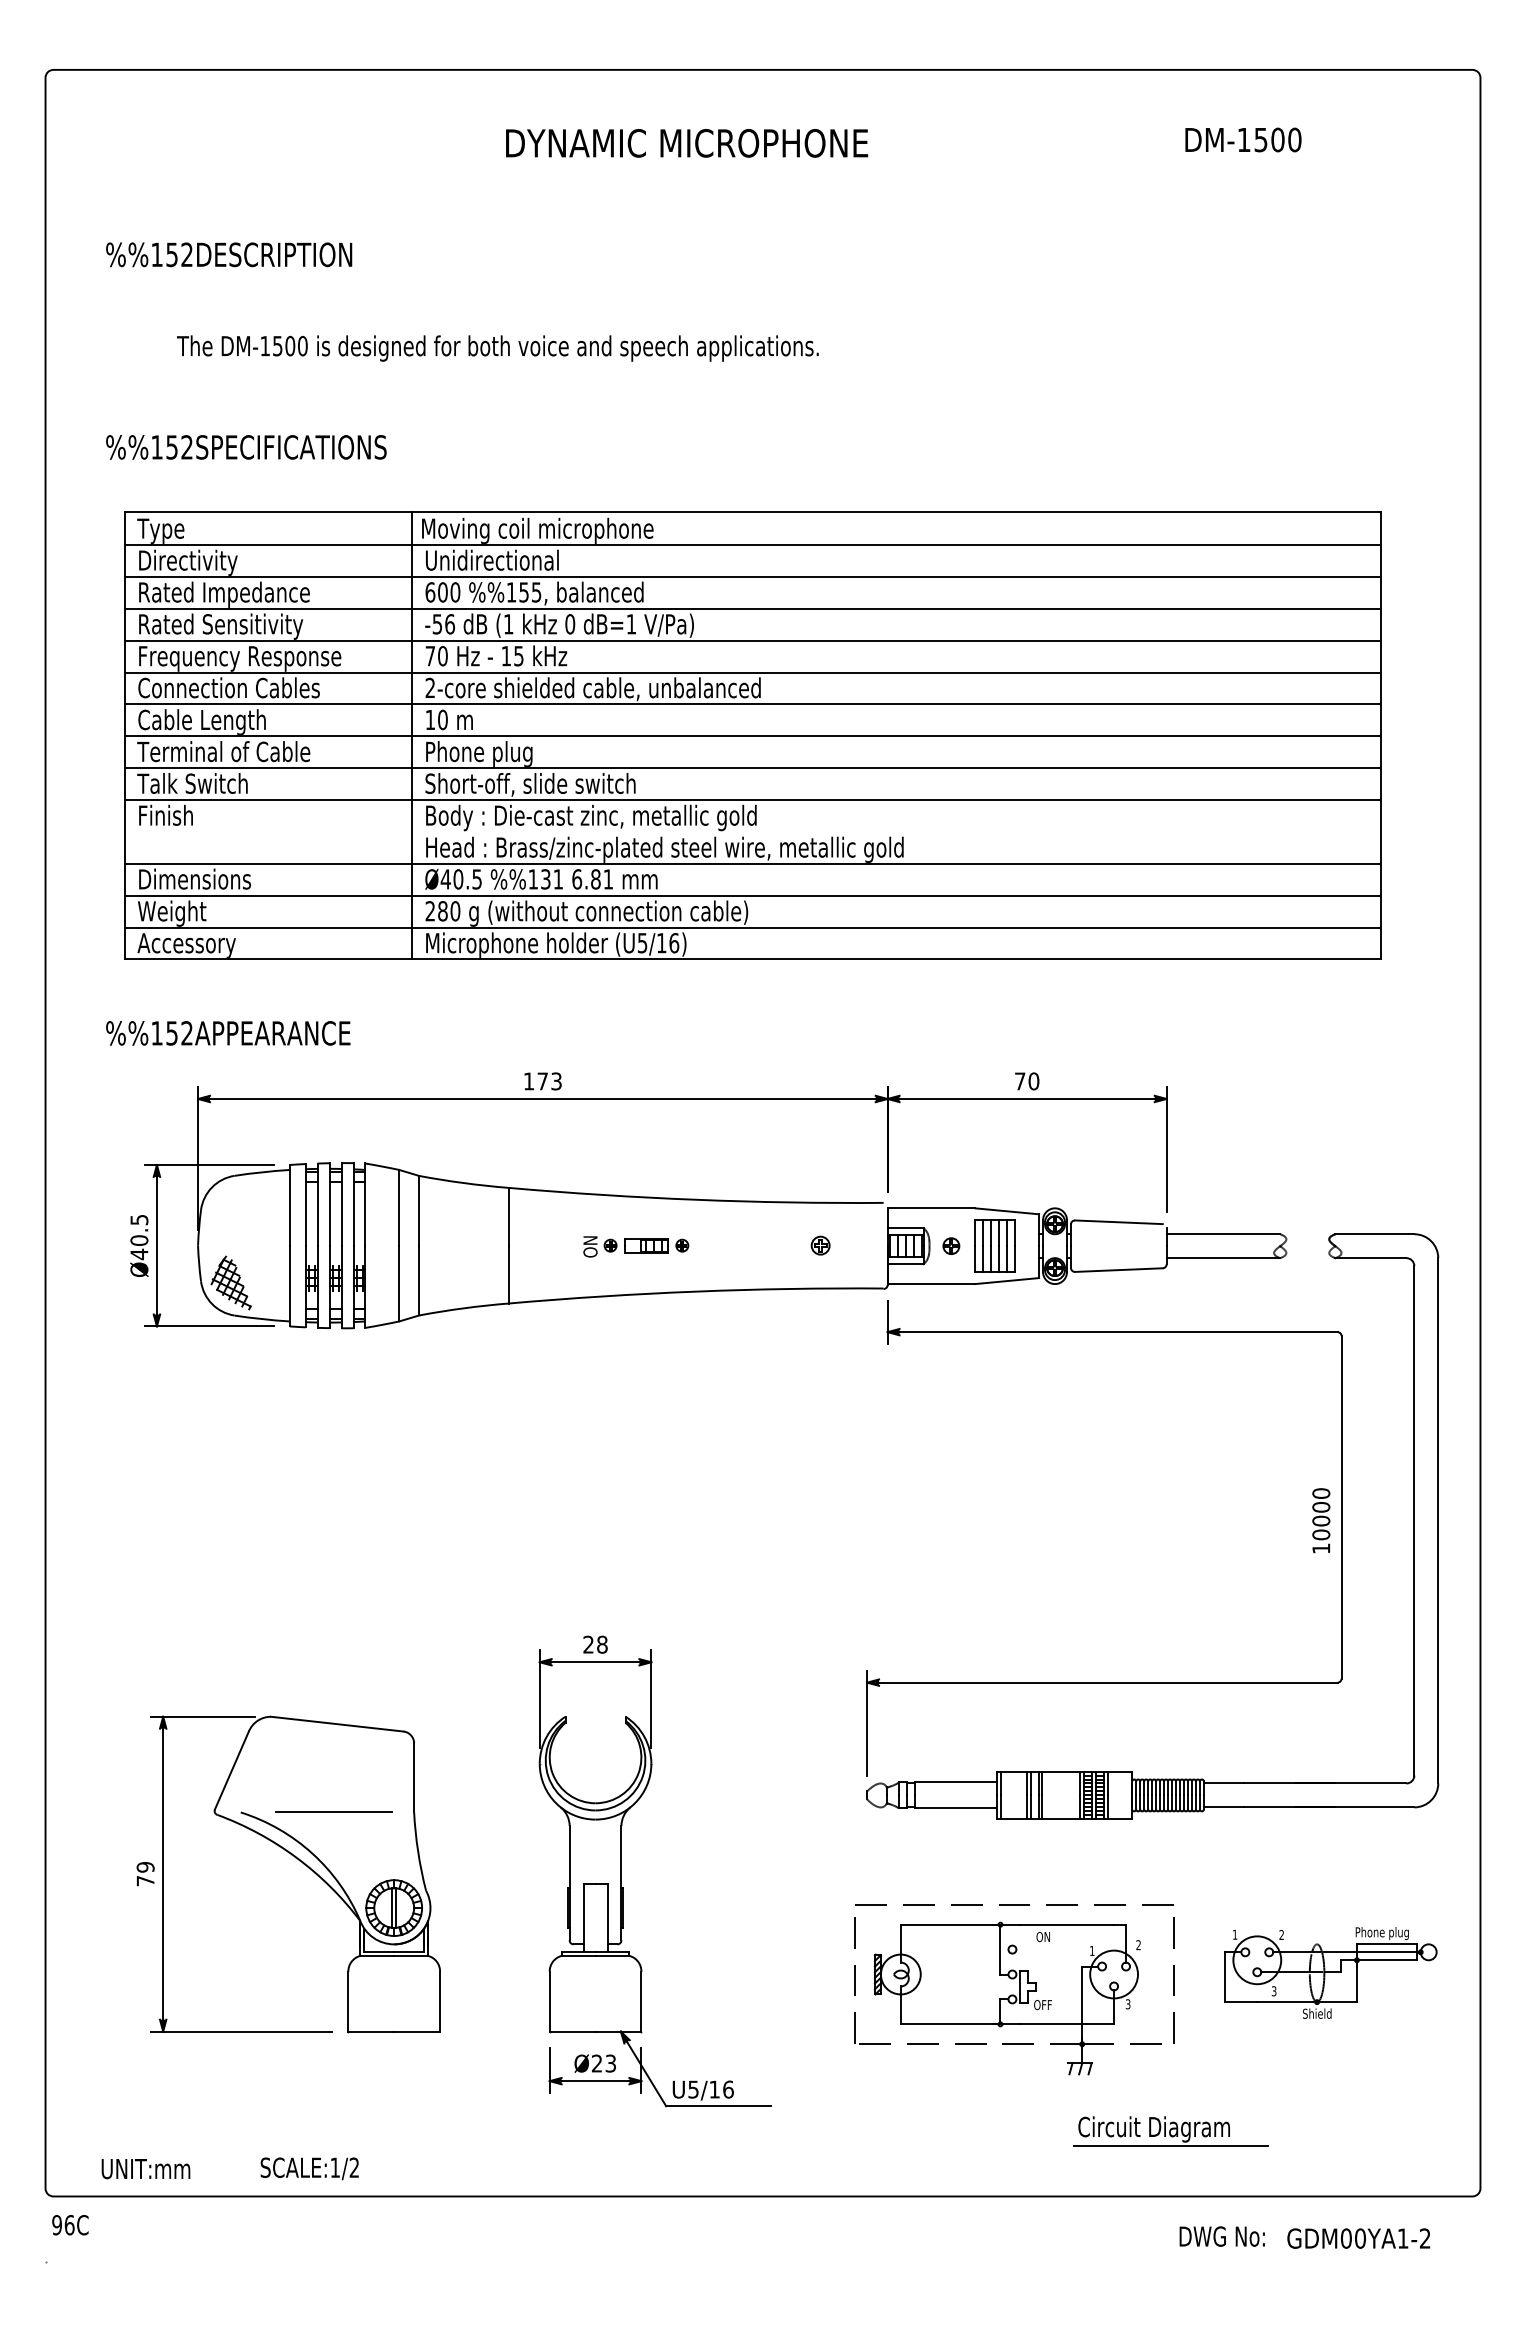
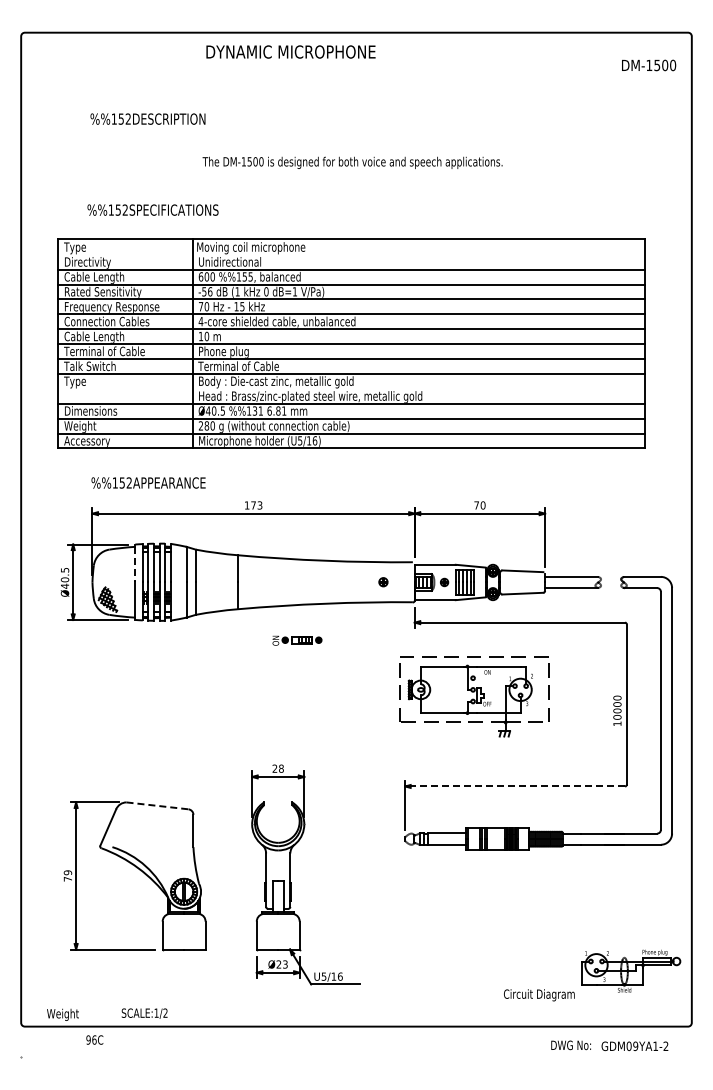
text: (1244, 140) -> (649, 65), moved
text: (685, 142) -> (290, 51), moved
text: (228, 253) -> (147, 118), moved
text: (497, 347) -> (352, 162), moved
text: (245, 446) -> (152, 209), moved
line: (752, 544) -> (351, 254), removed
text: (223, 593) -> (104, 277), Rated Impedance -> Cable Length
text: (429, 687) -> (200, 321), 2-core -> 4-core
text: (529, 784) -> (247, 366), Short-off, slide switch -> Terminal of Cable
text: (166, 818) -> (77, 382), Finish -> Type
text: (228, 1032) -> (148, 482), moved
line: (290, 1207) -> (135, 564), solid -> dashed
part: (636, 1246) -> (297, 640), moved
line: (1103, 1682) -> (515, 786), solid -> dashed
line: (339, 1723) -> (158, 805), solid -> dashed
line: (332, 1813) -> (155, 847), removed
part: (1332, 1971) -> (631, 970), moved
part: (1015, 1988) -> (474, 696), moved
line: (1169, 2147) -> (546, 1003), removed
text: (144, 2170) -> (67, 1014), UNIT:mm -> Weight
text: (69, 2224) -> (94, 1039), moved
text: (1359, 2236) -> (635, 1045), GDM00YA1-2 -> GDM09YA1-2

